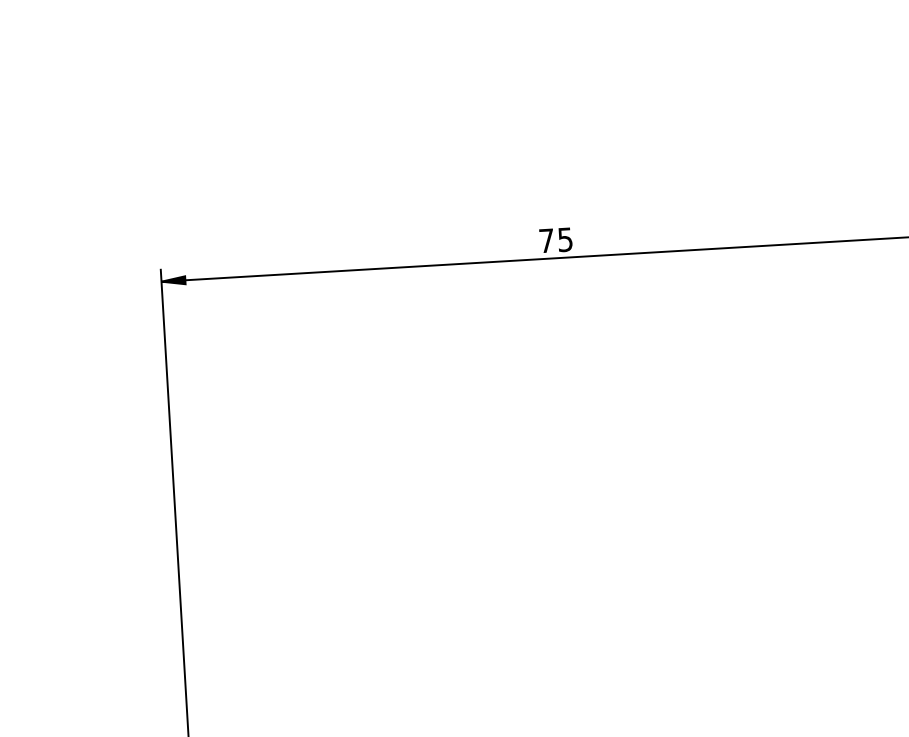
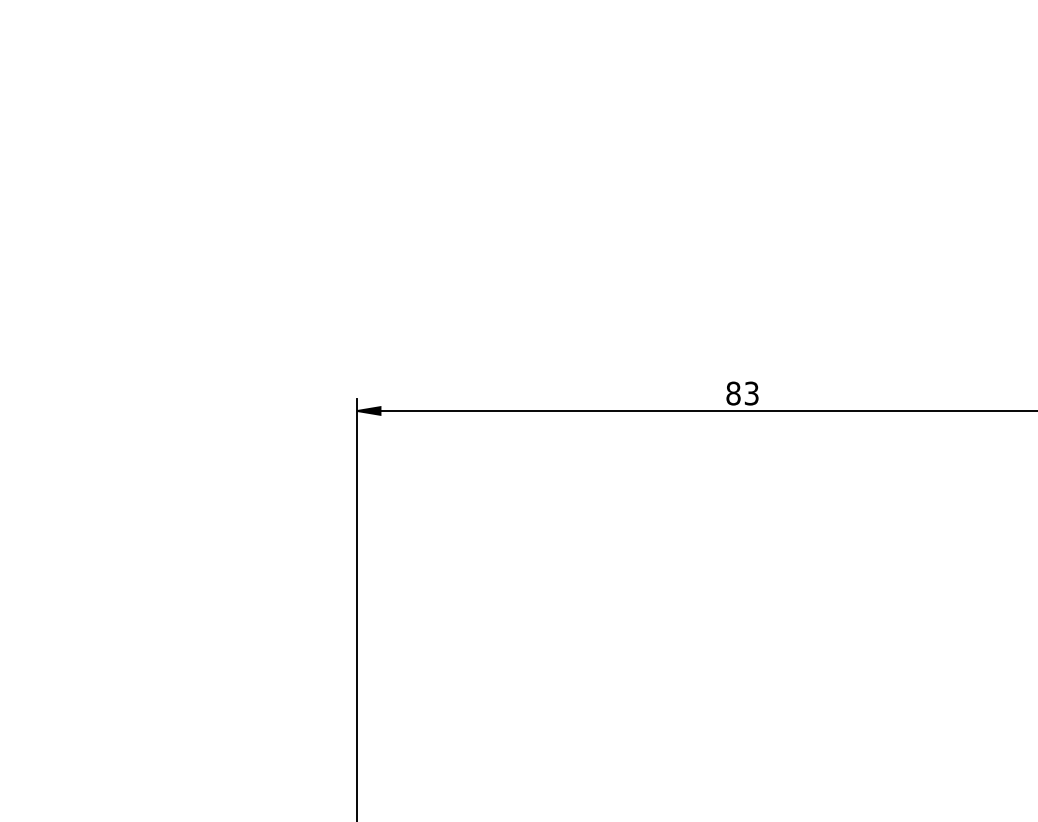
text: (555, 240) -> (742, 393), 75 -> 83

